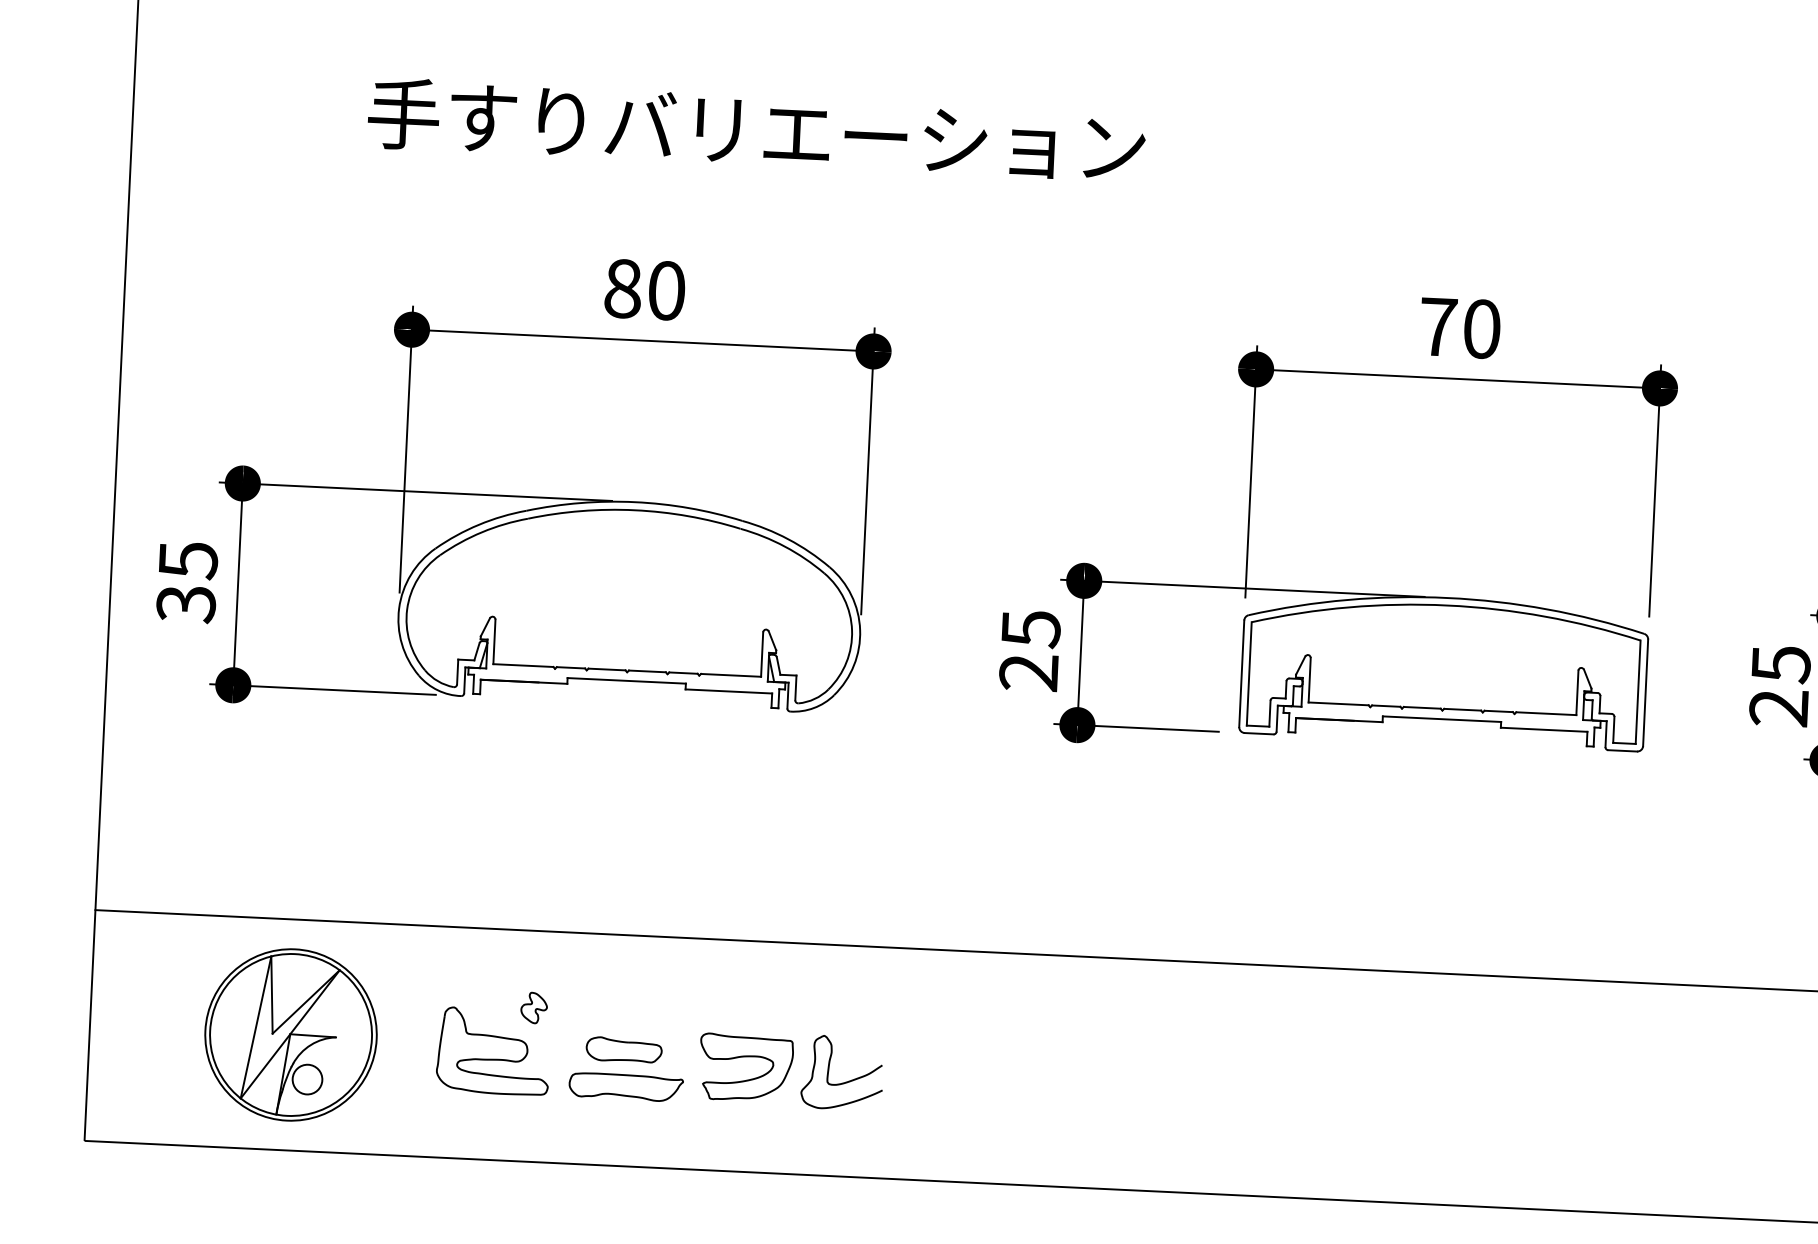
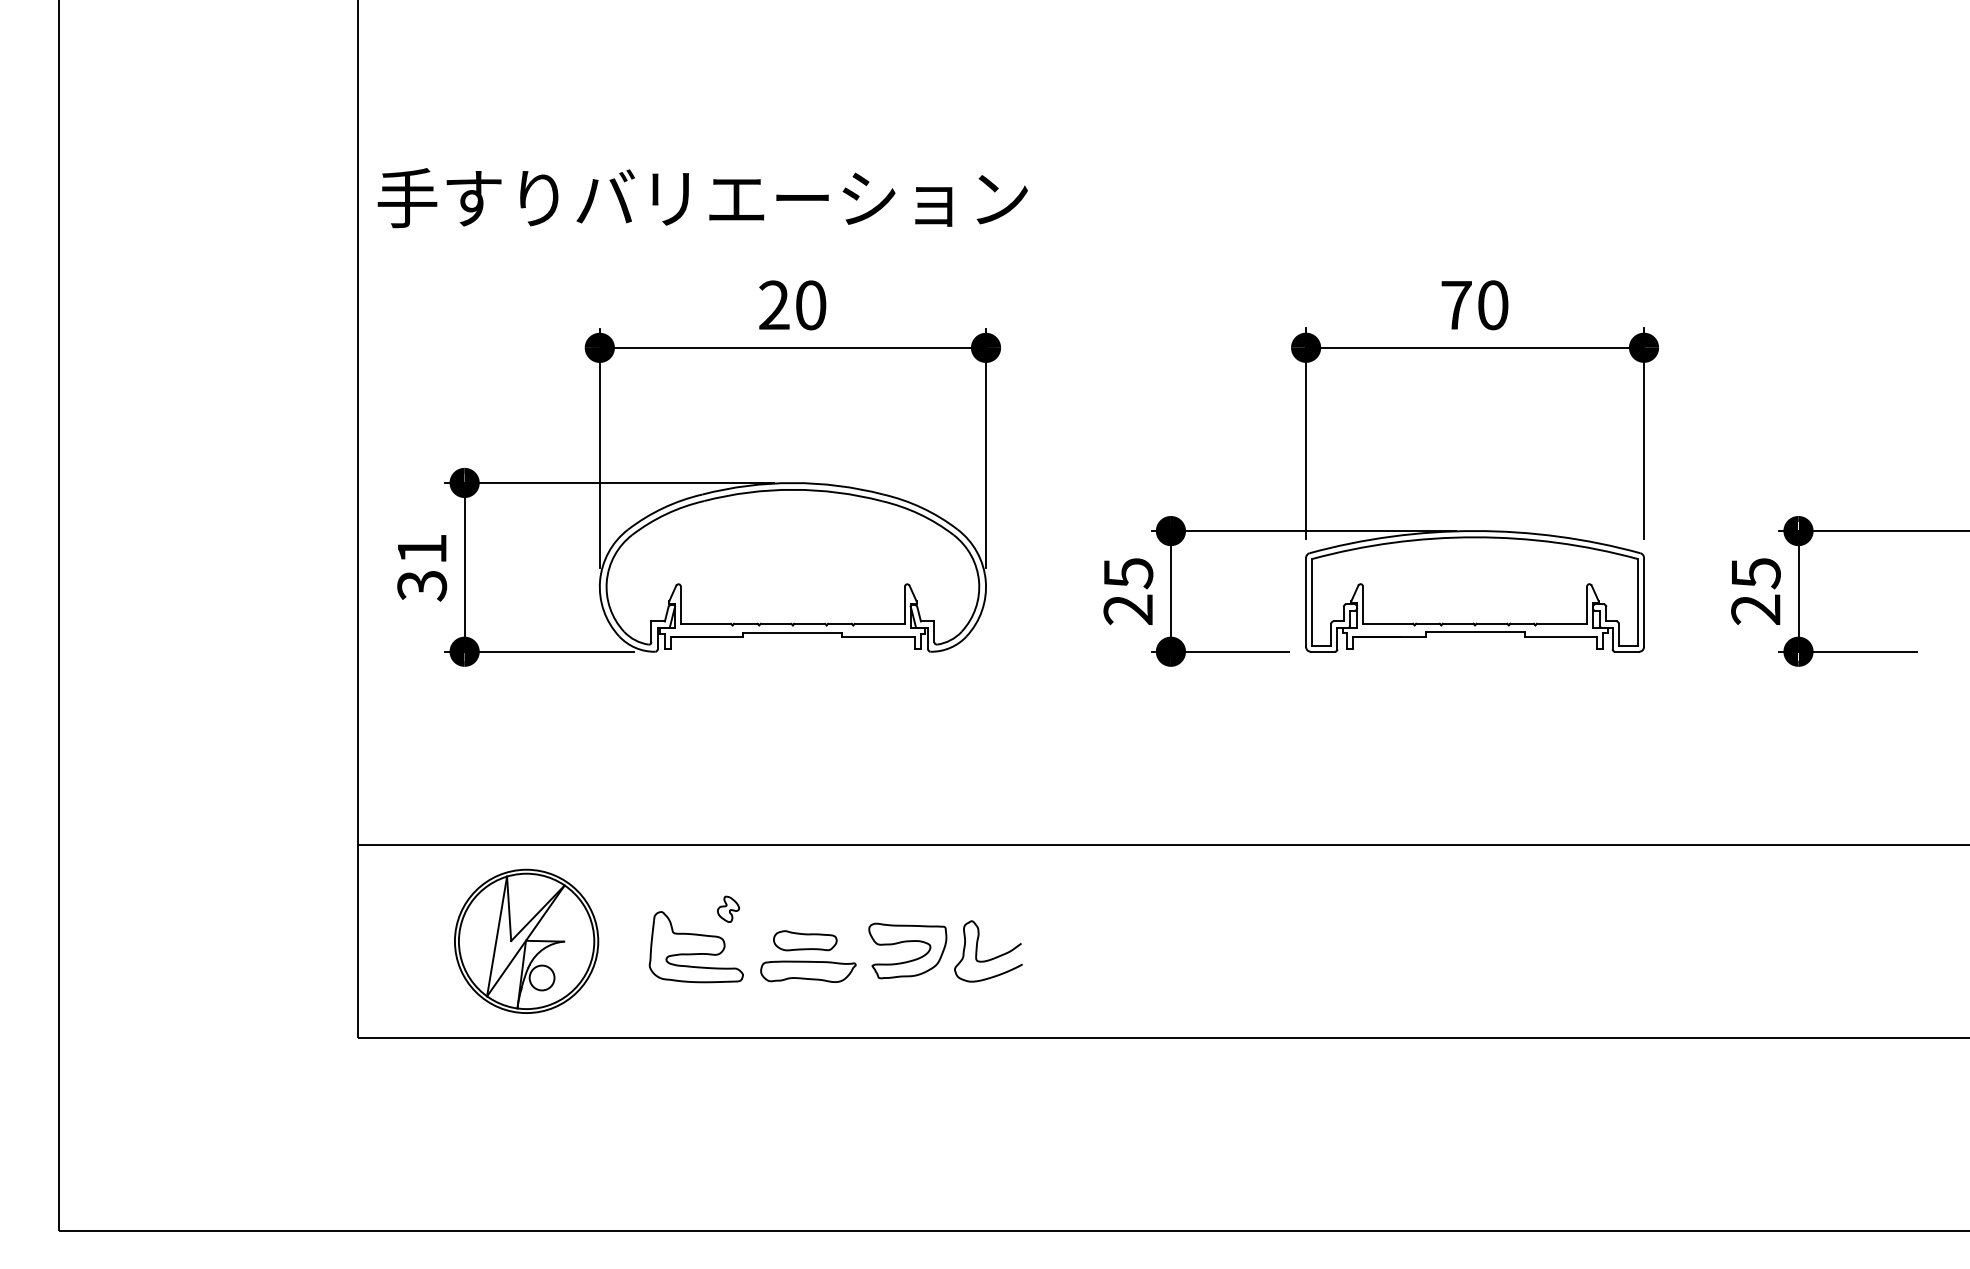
text: (756, 131) -> (702, 198), moved
text: (623, 288) -> (774, 305), 80 -> 20
text: (188, 560) -> (422, 549), 35 -> 31

